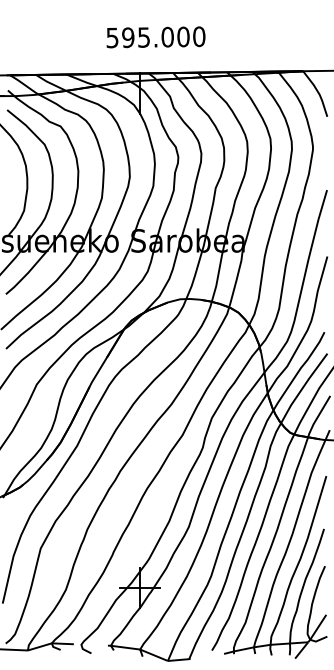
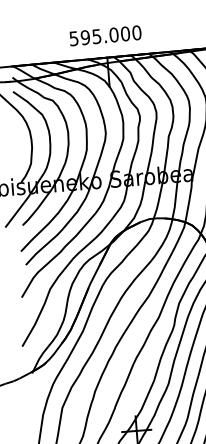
text: (155, 37) -> (105, 35), moved

